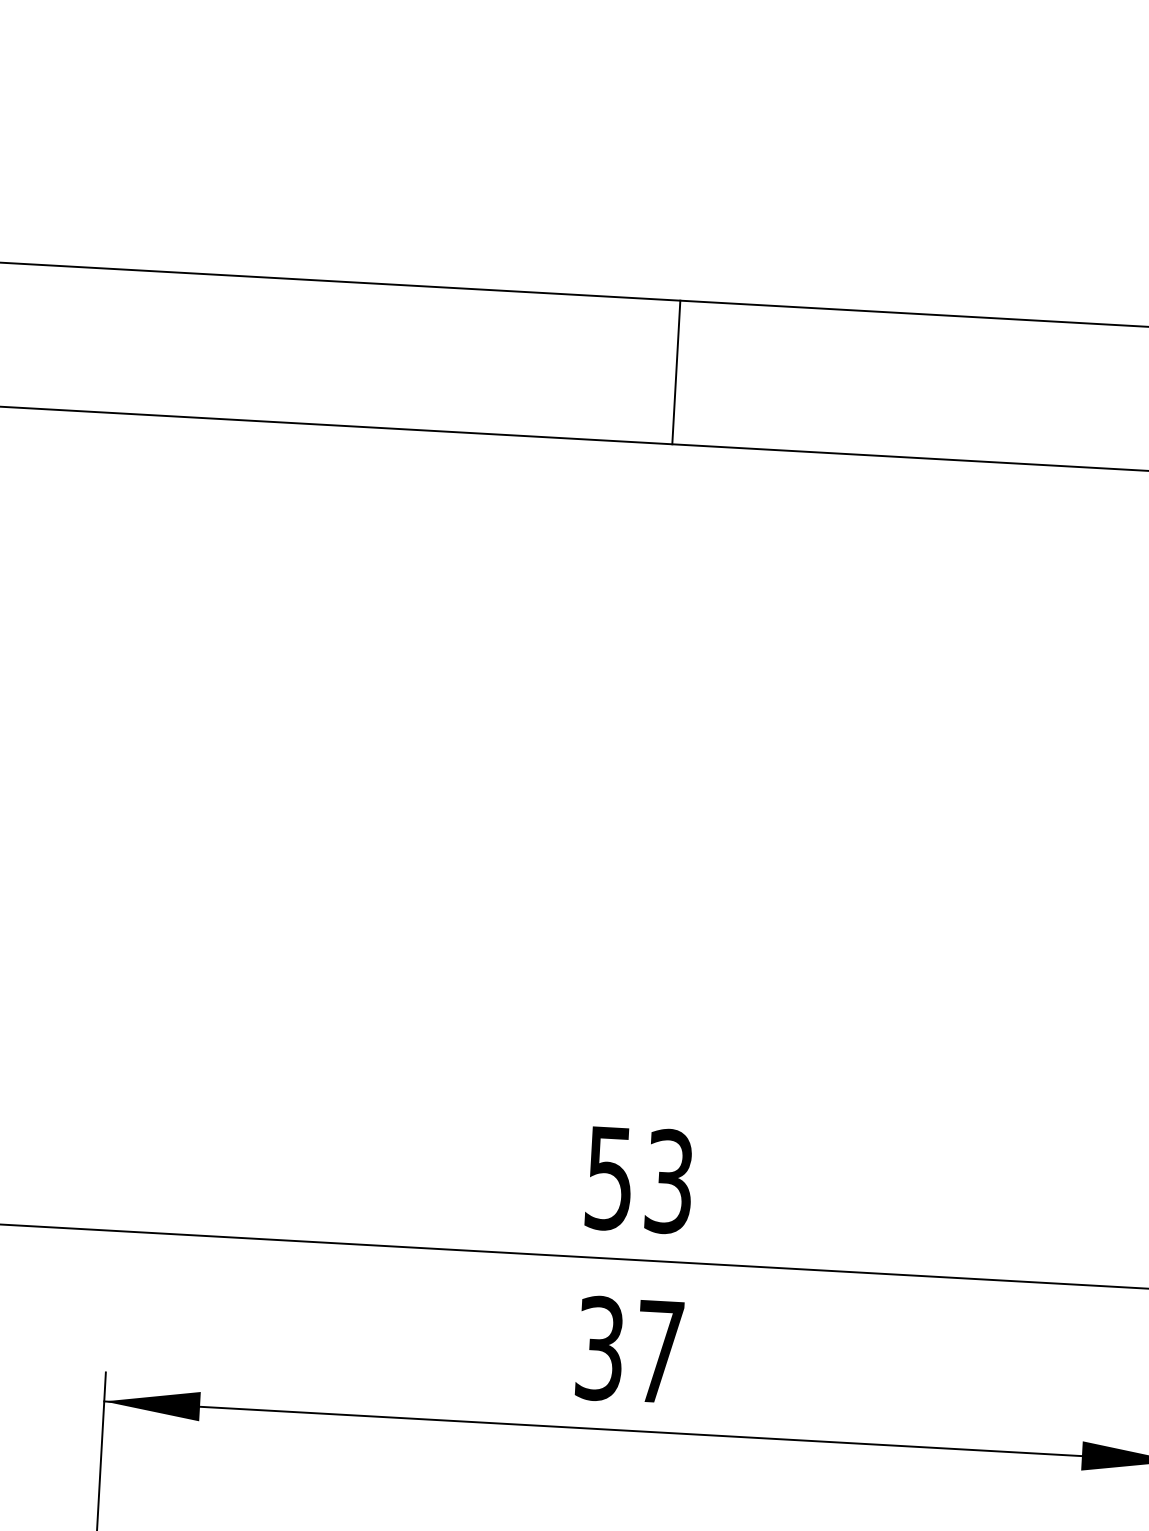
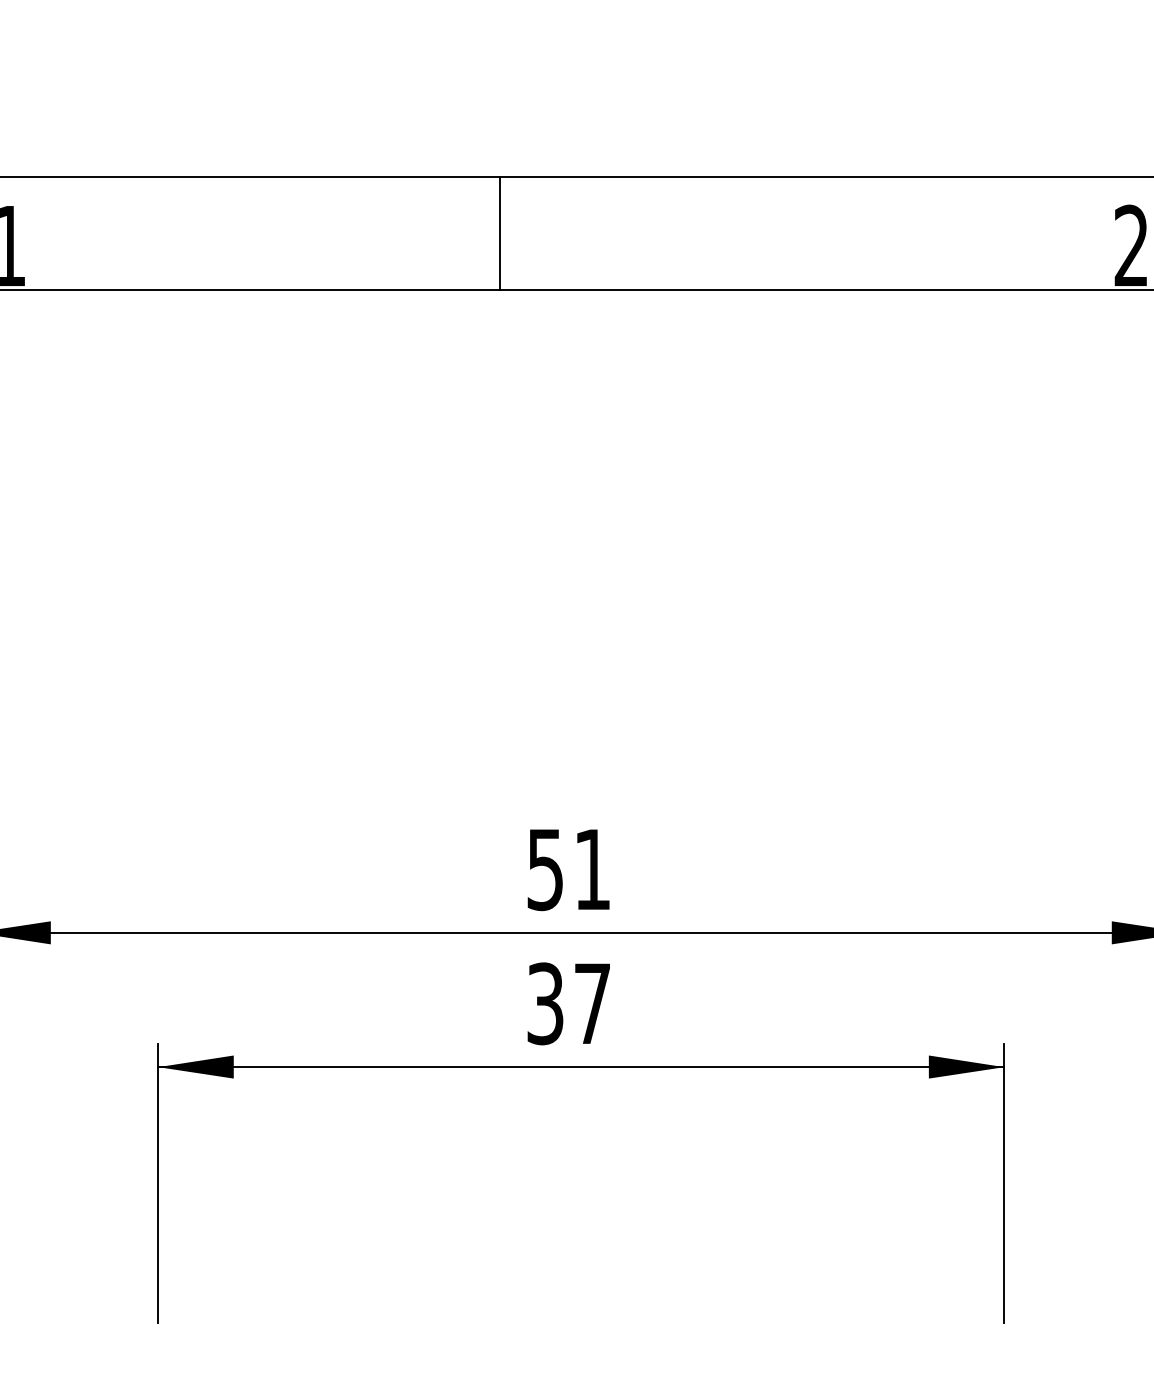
line: (676, 372) -> (499, 233), moved
text: (669, 1181) -> (592, 869), 53 -> 51

